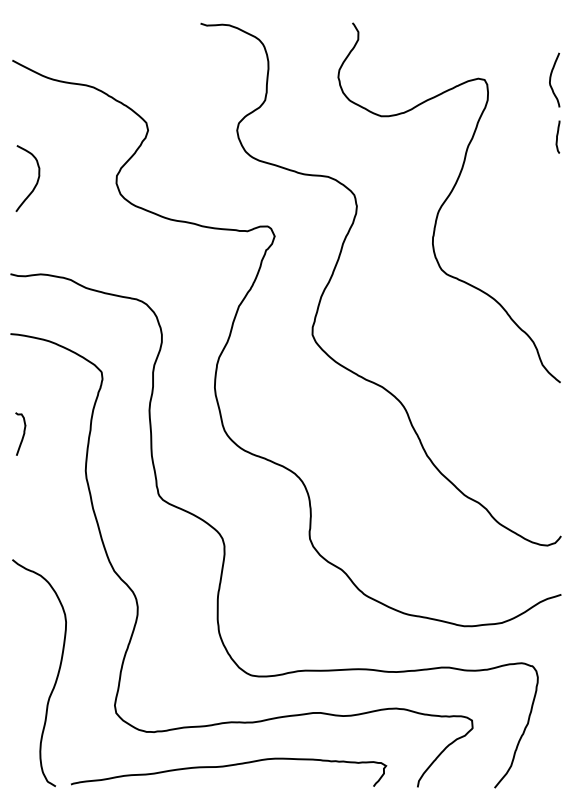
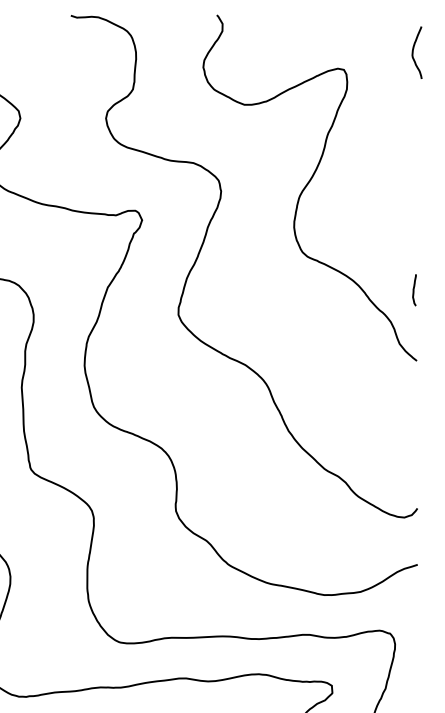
curve: (551, 79) -> (414, 52), moved
curve: (557, 136) -> (414, 289), moved

